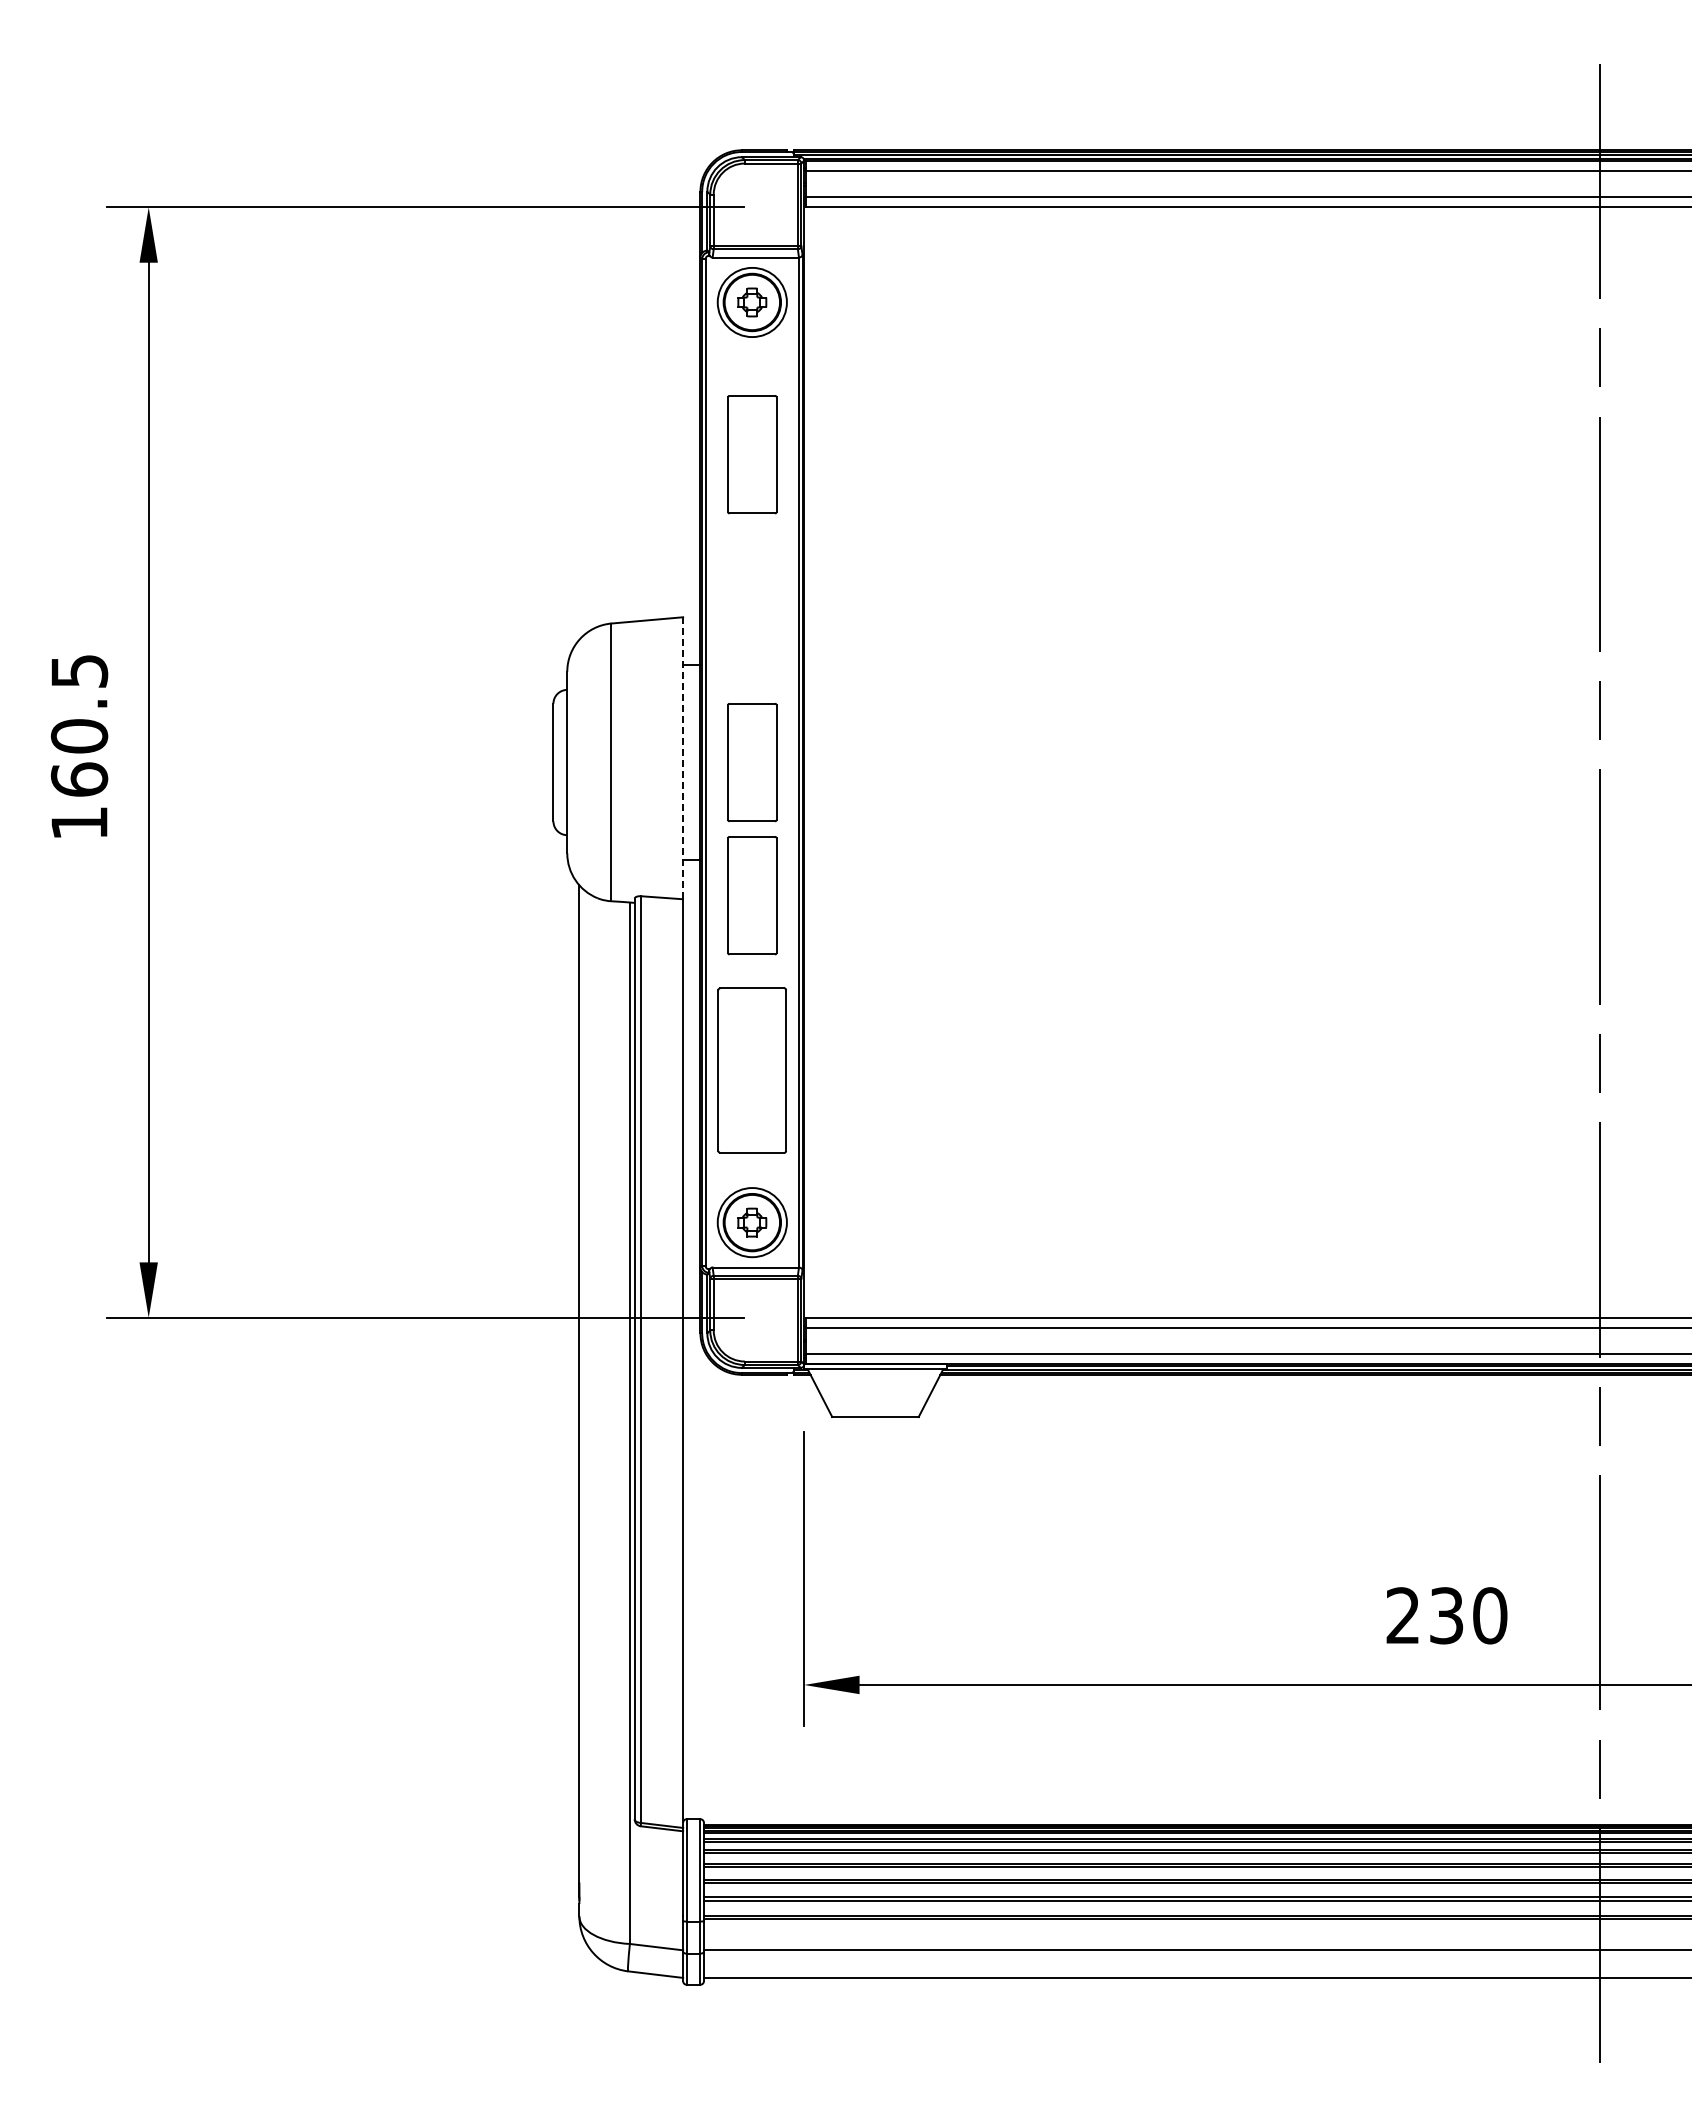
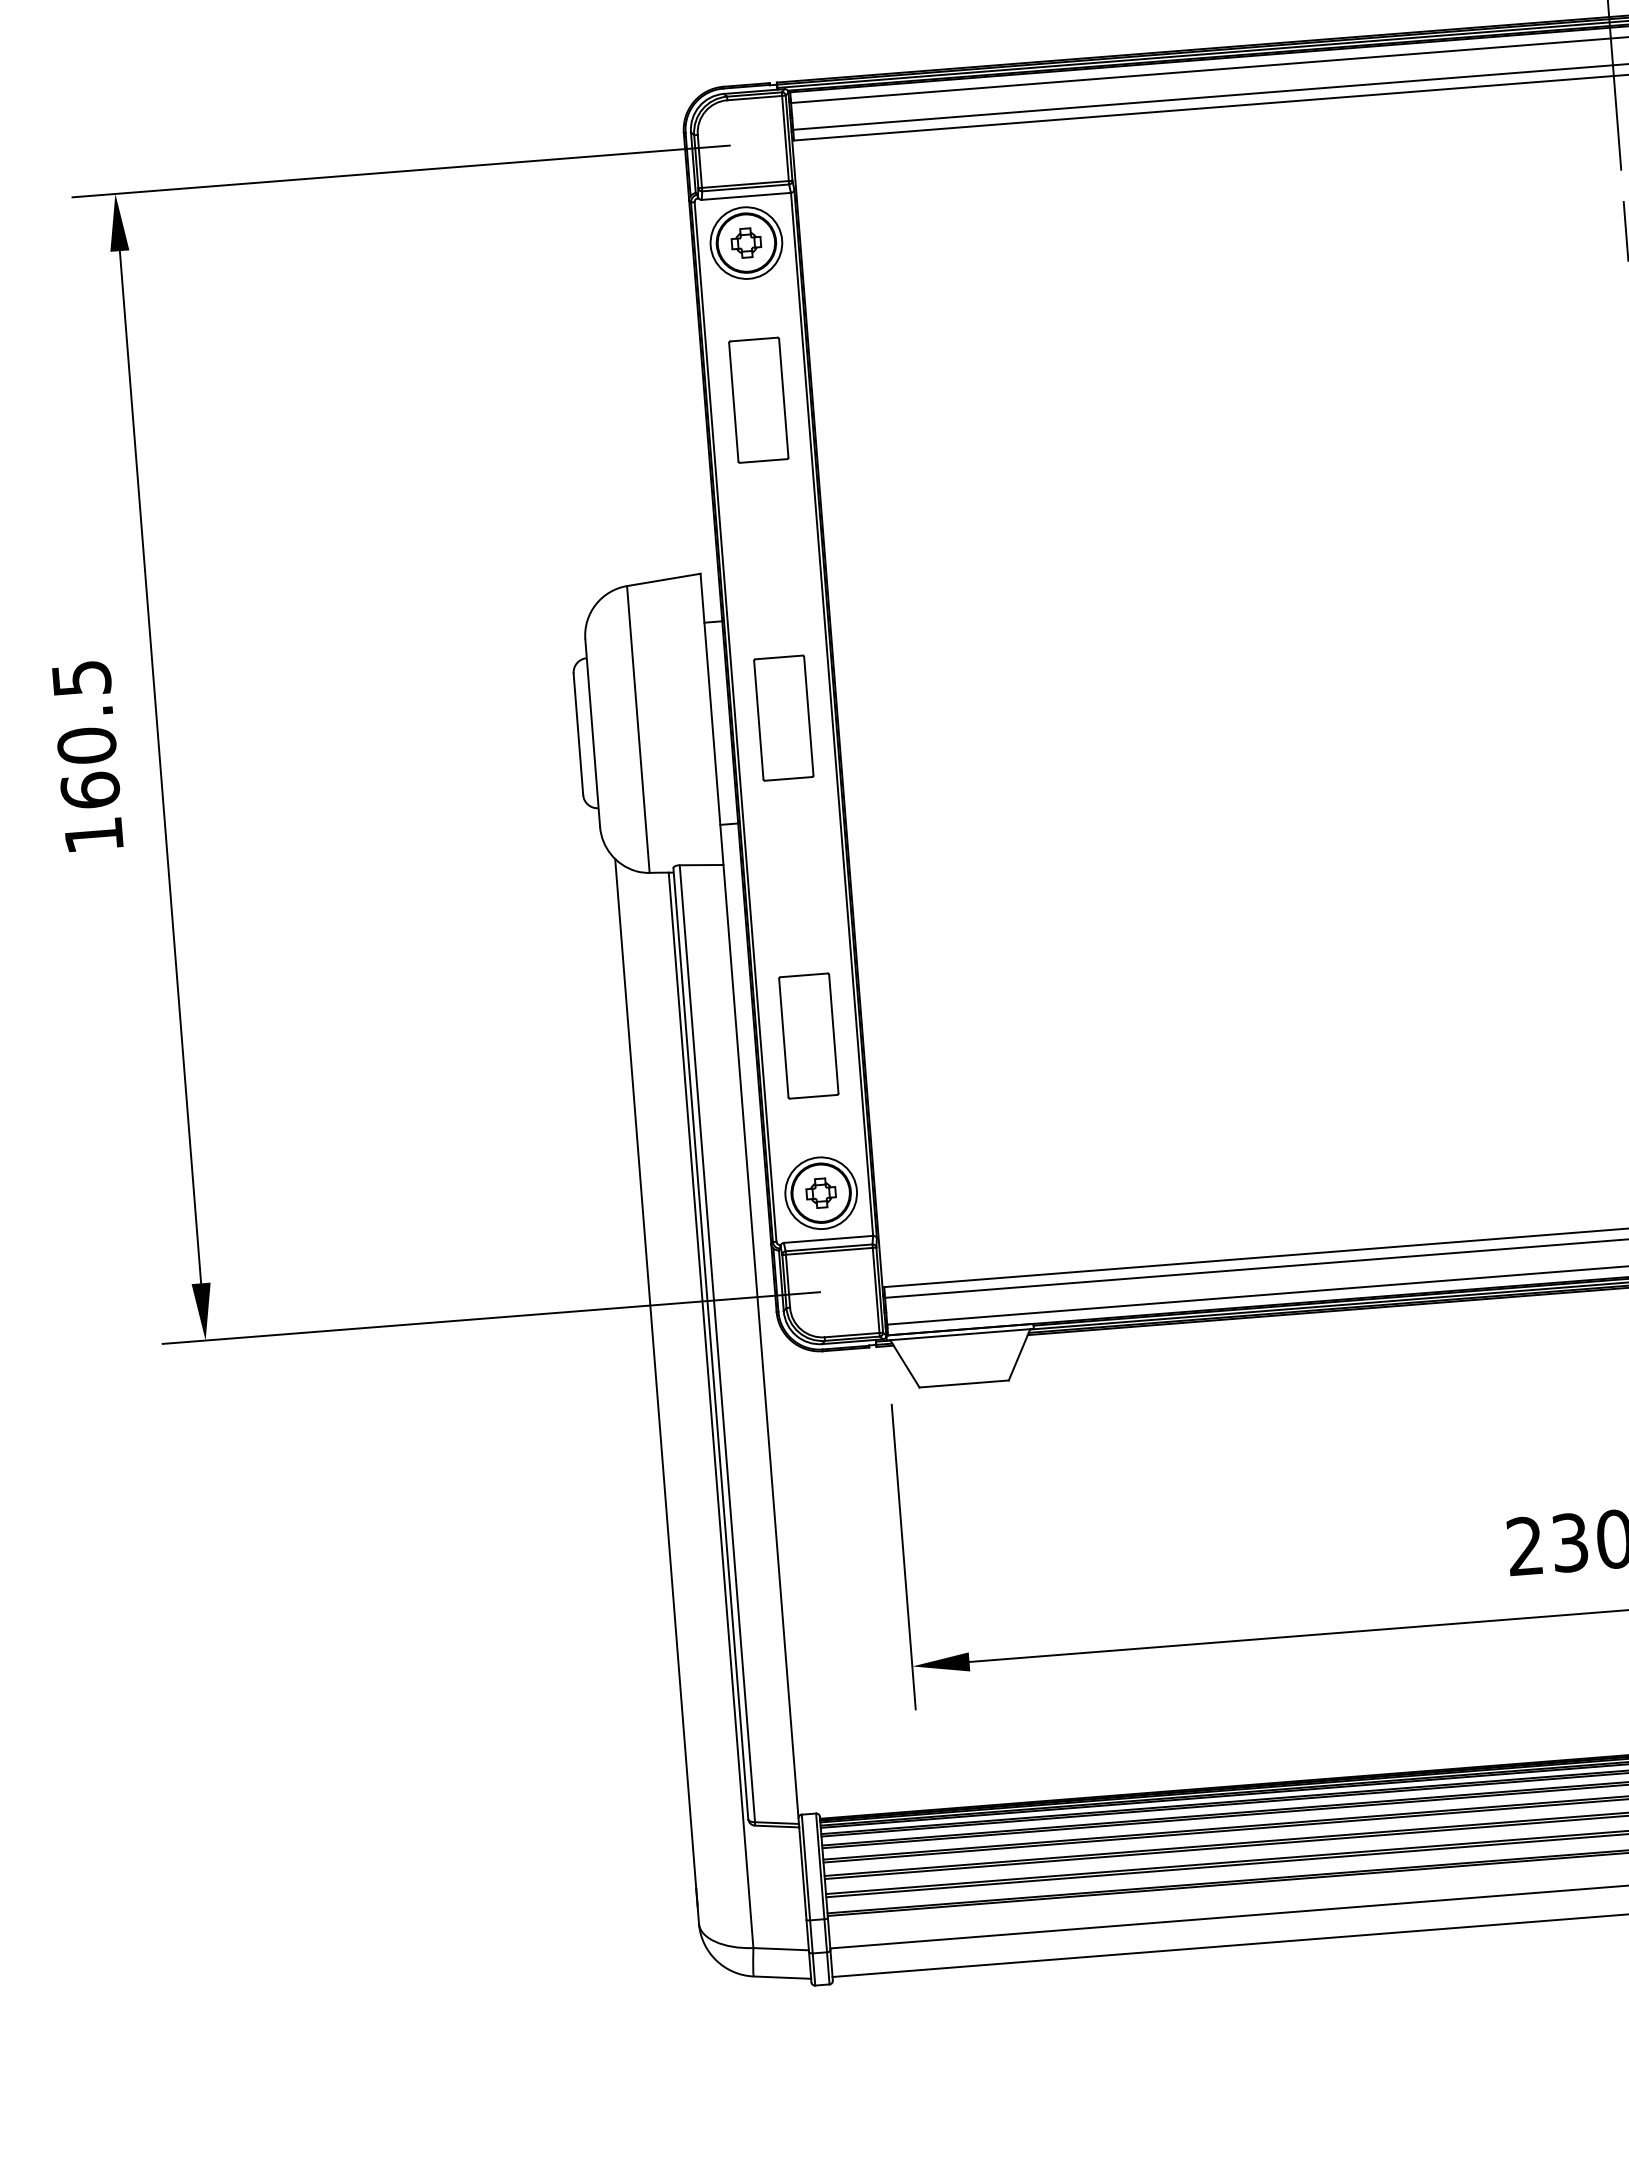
line: (683, 758) -> (712, 719), dashed -> solid
part: (752, 895) -> (794, 855), removed
part: (752, 1069) -> (808, 1035), size x0.71

